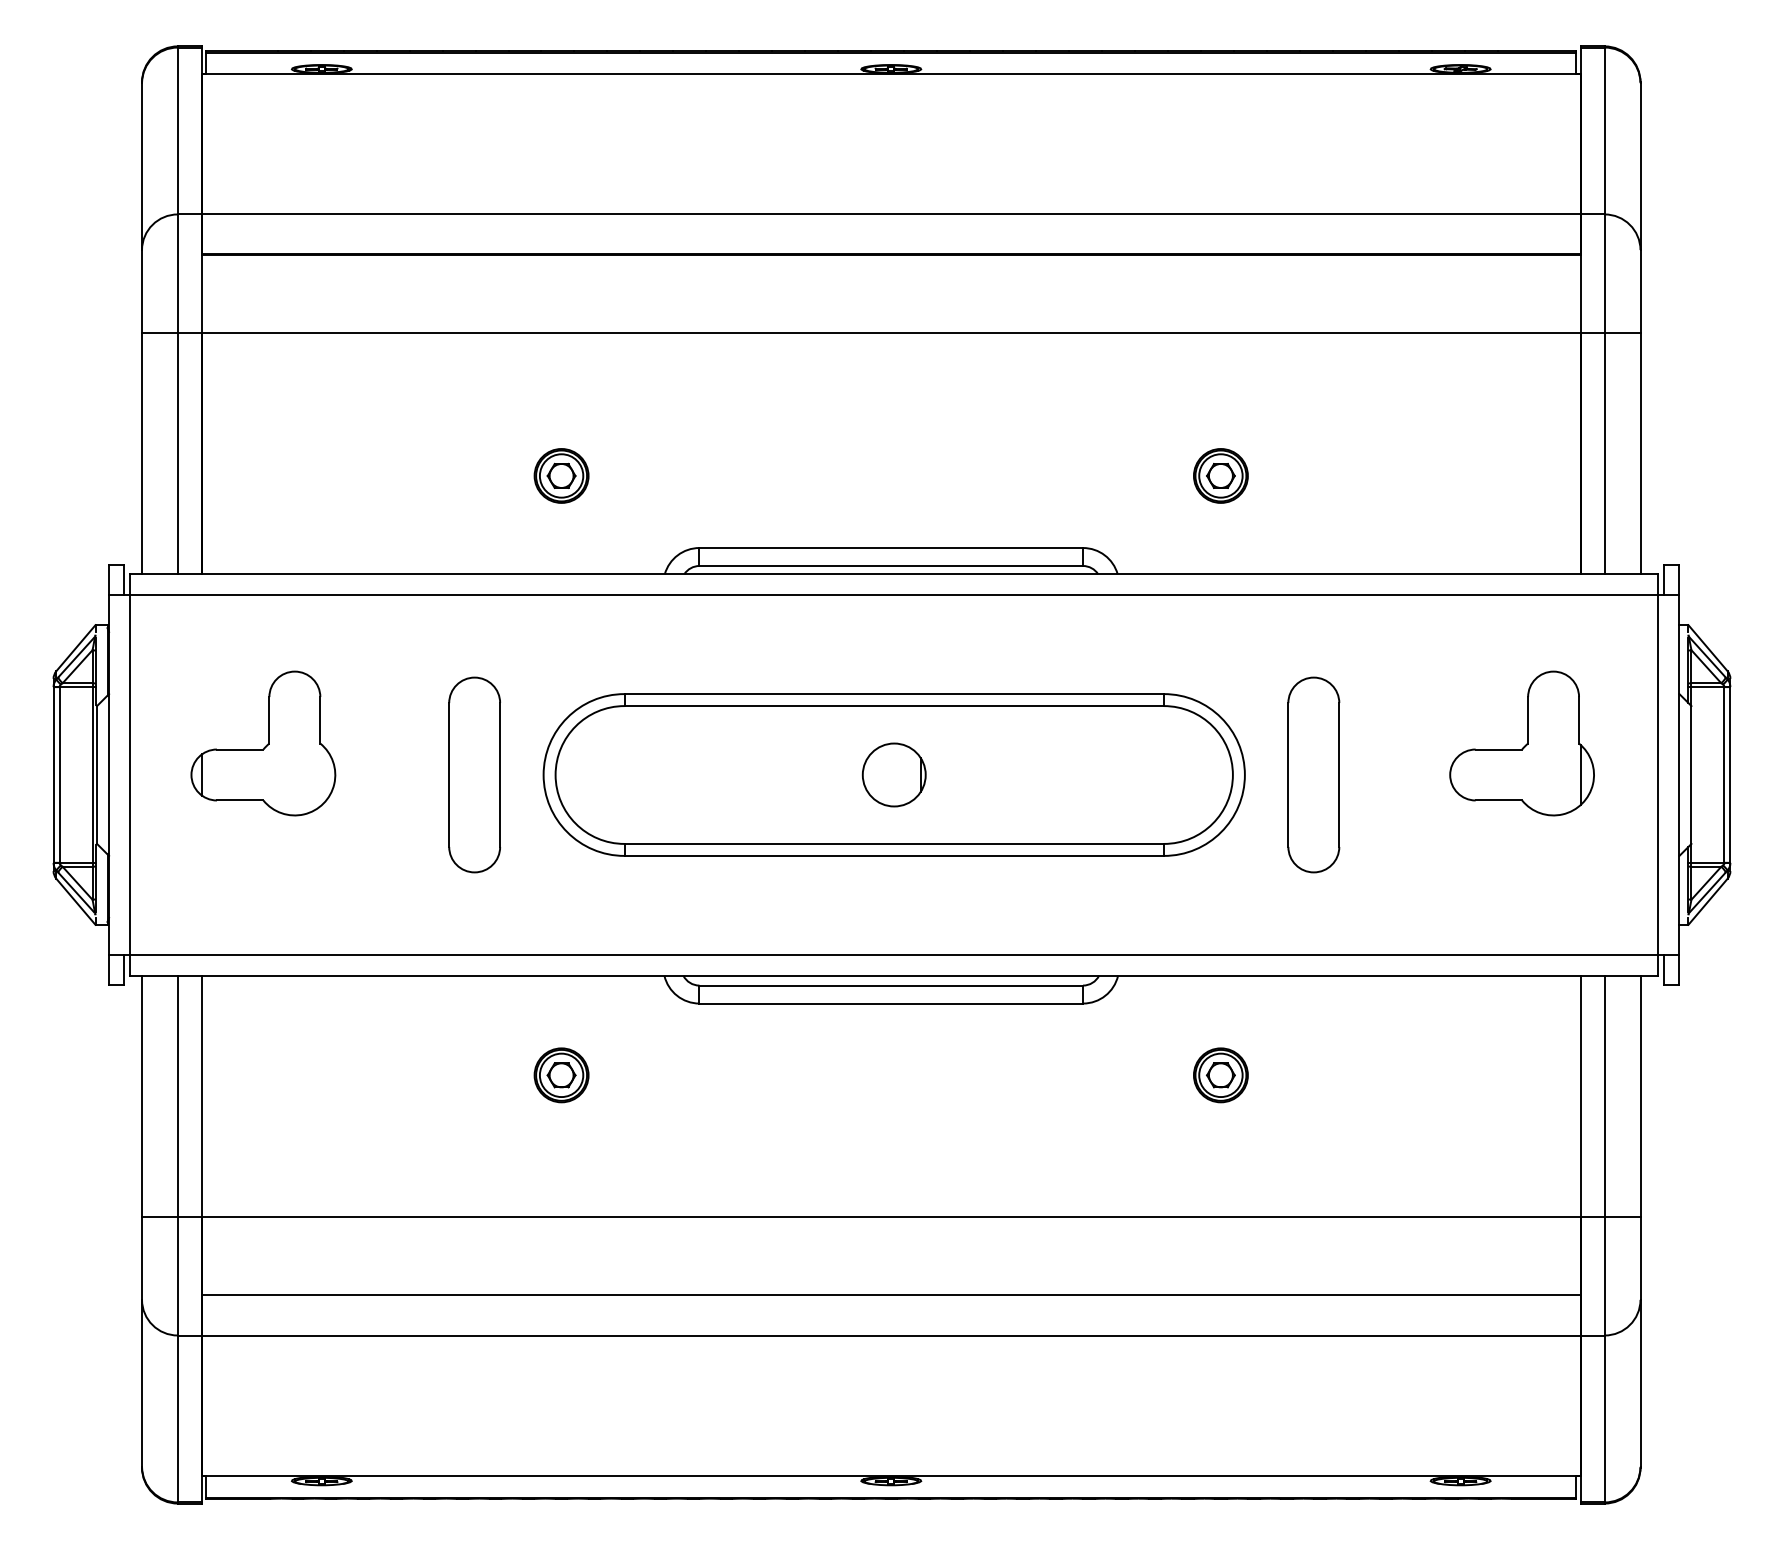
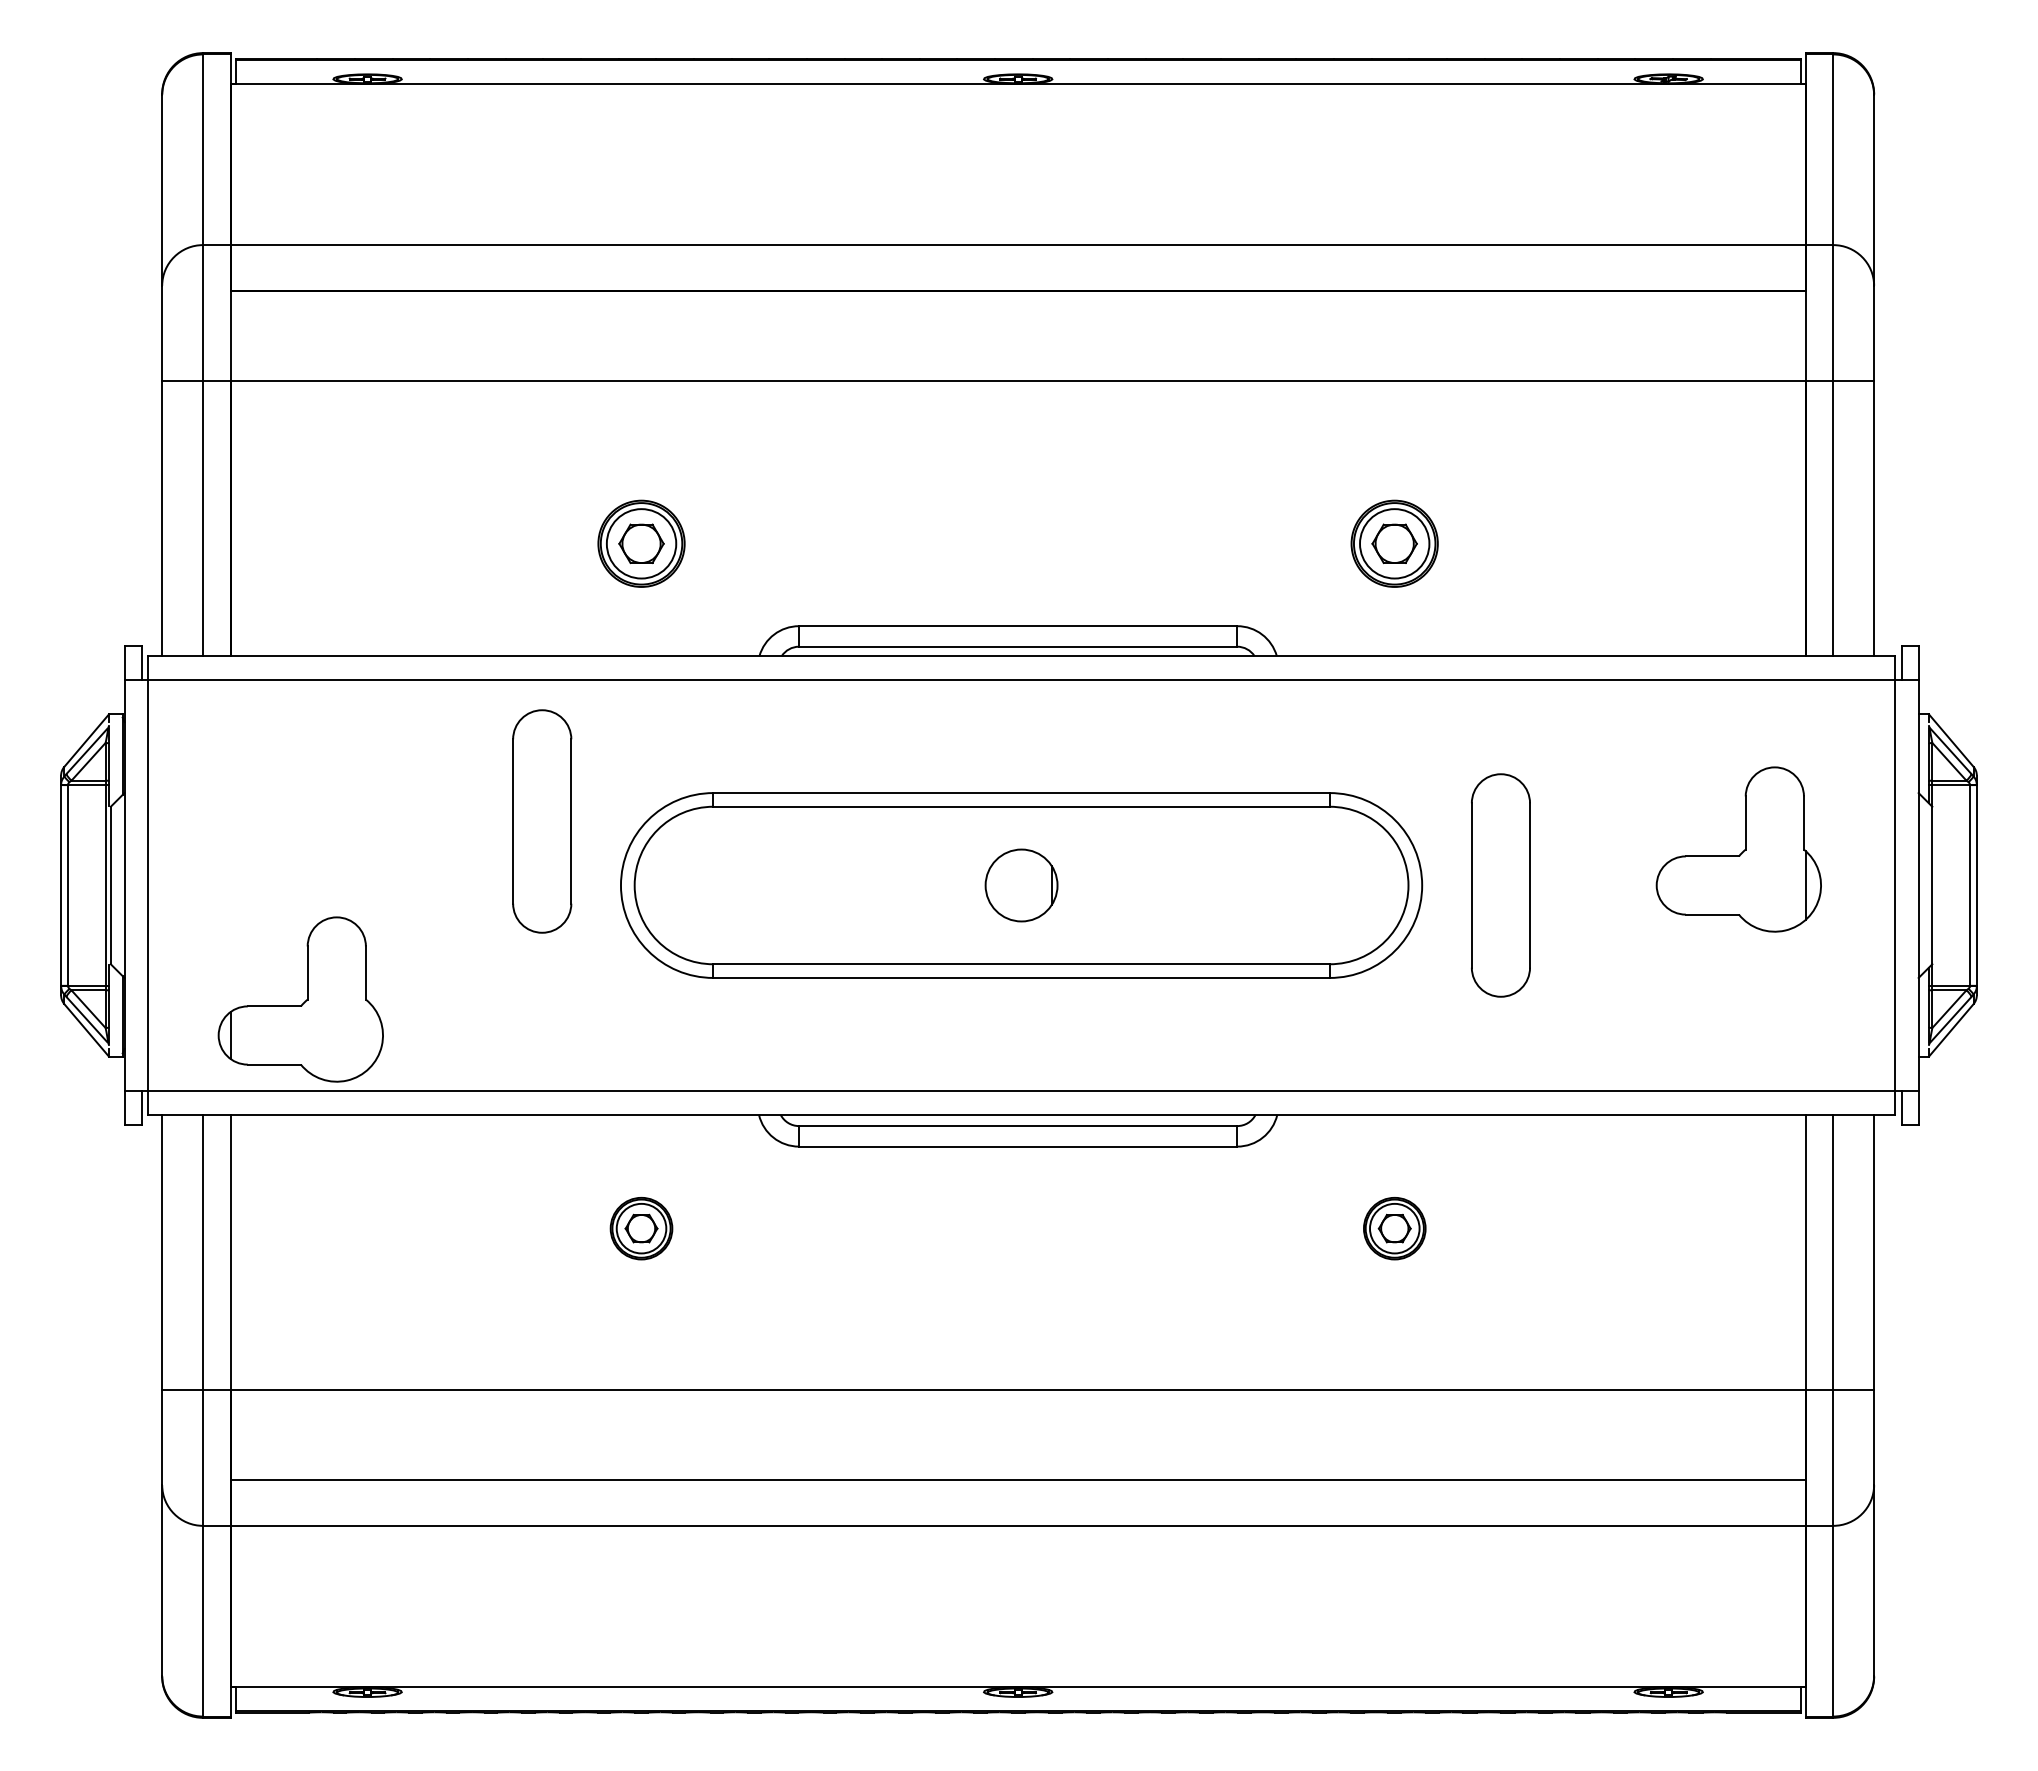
part: (561, 475) -> (641, 543), size x1.4
part: (1220, 475) -> (1394, 543), size x1.4
part: (263, 743) -> (300, 999), moved
part: (474, 775) -> (542, 821), moved

